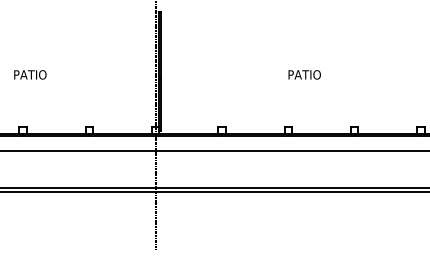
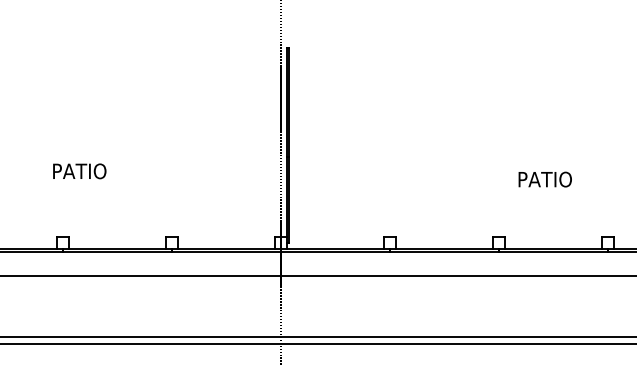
text: (30, 74) -> (79, 170), moved
text: (304, 74) -> (544, 178), moved

